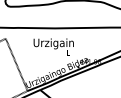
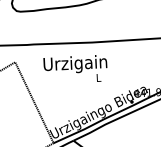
text: (53, 46) -> (75, 68), moved

